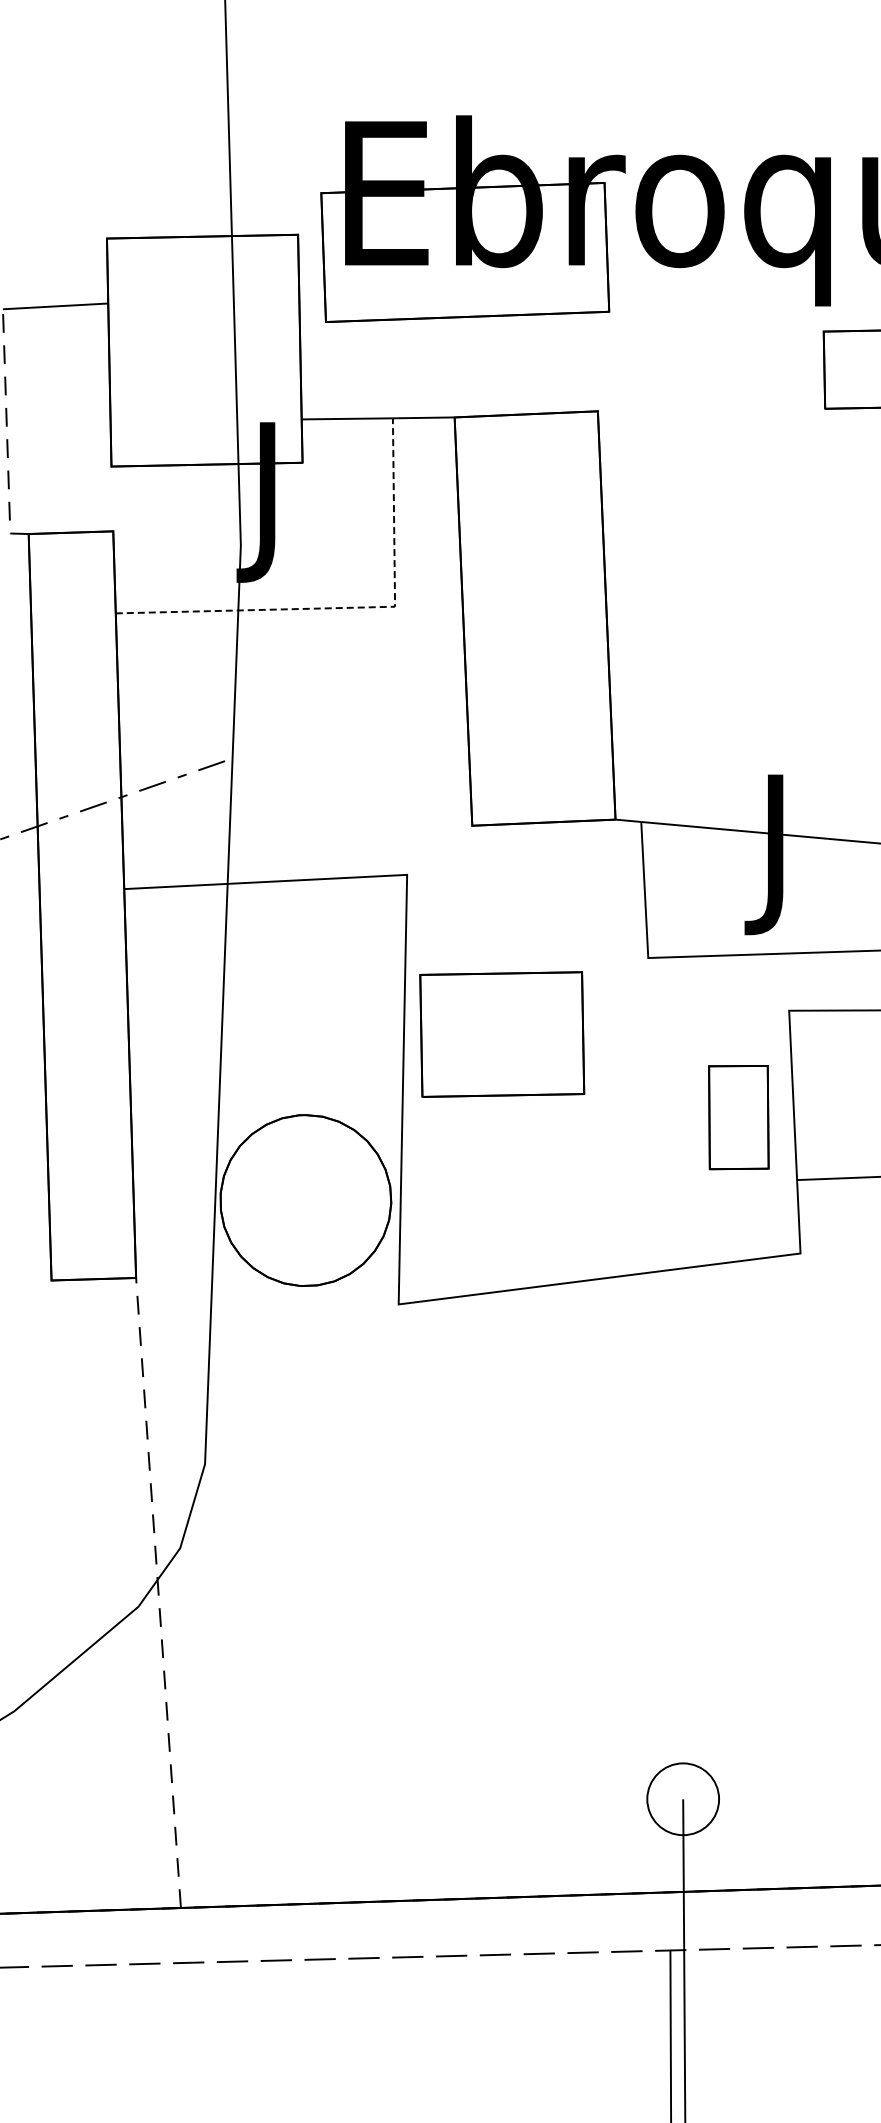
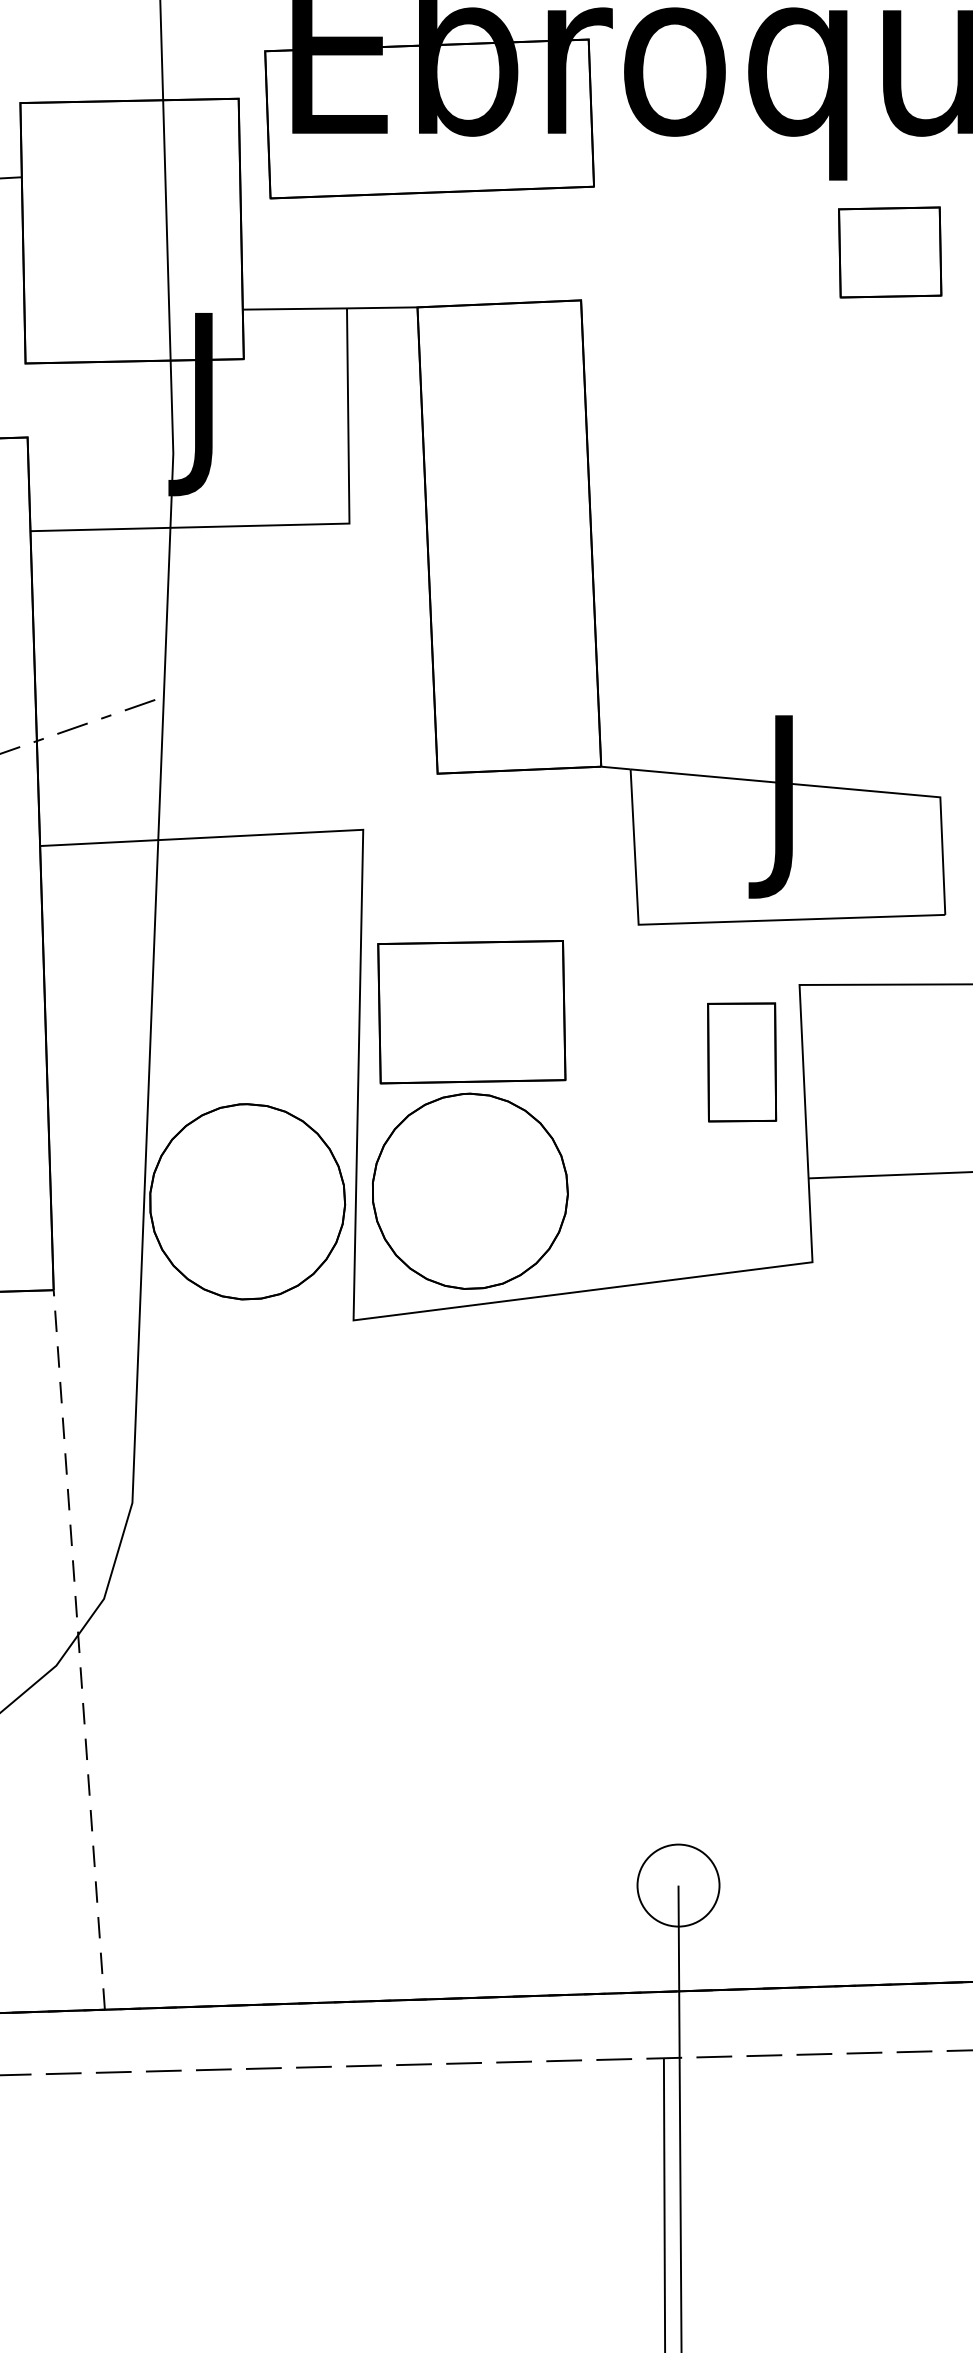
line: (350, 607) -> (298, 524), dashed -> solid
part: (738, 1117) -> (741, 1062), moved
part: (500, 1191) -> (469, 1191), added

